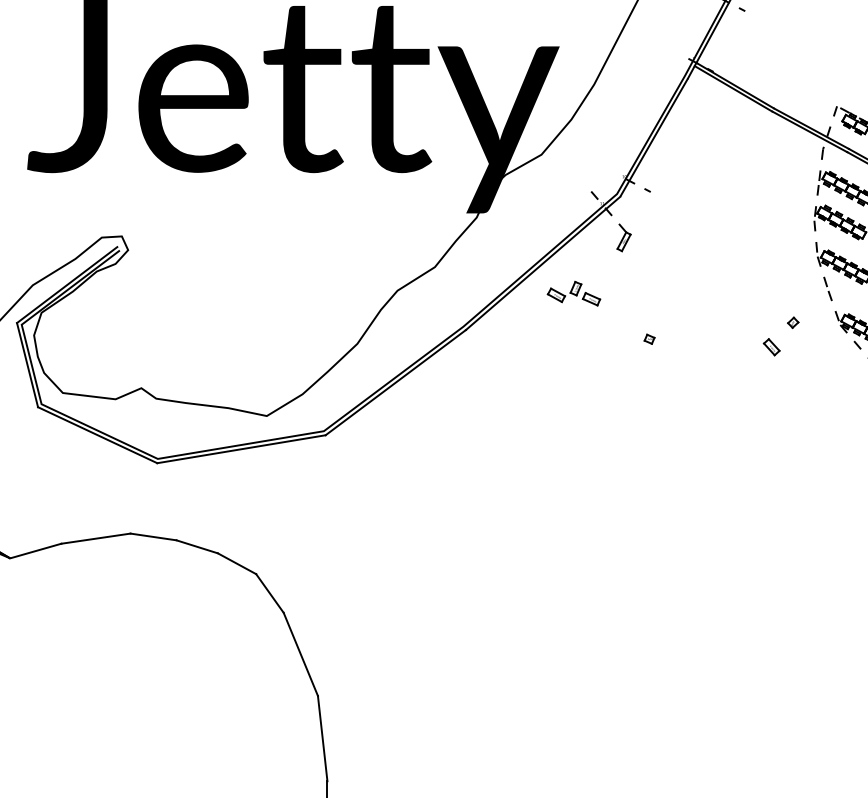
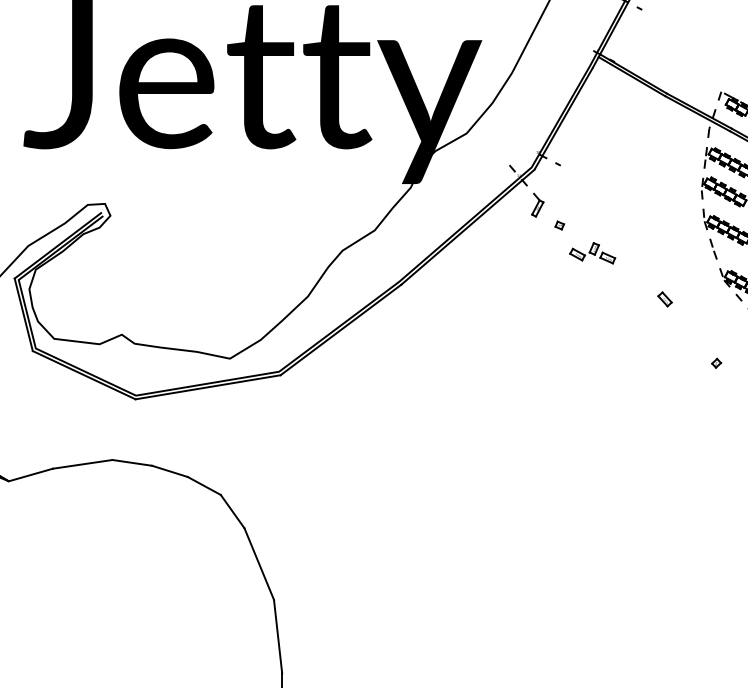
part: (573, 293) -> (592, 253), moved
part: (793, 321) -> (716, 362), moved
part: (649, 339) -> (559, 225), moved

